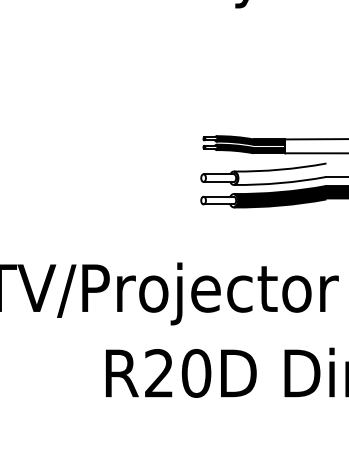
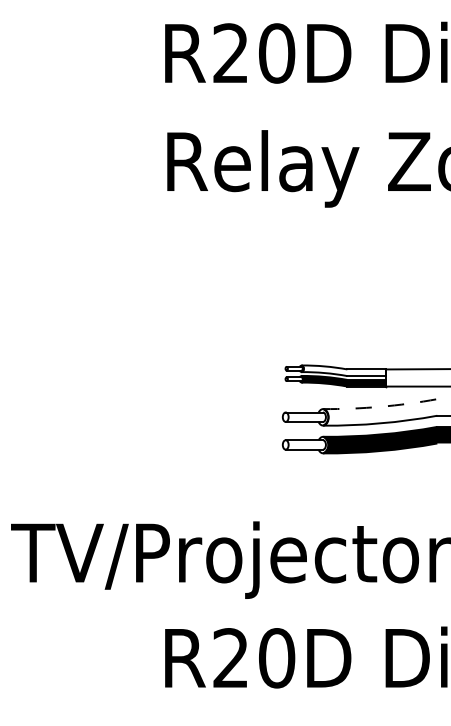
fill: (250, 140) -> (343, 370), removed
arc: (280, 169) -> (380, 406), solid -> dashed

